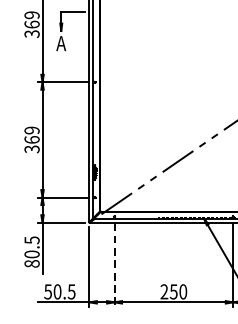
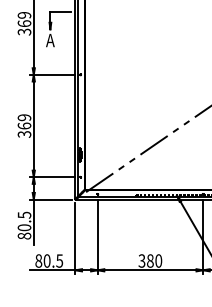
line: (114, 265) -> (97, 237), dashed -> solid
text: (47, 291) -> (38, 260), 50.5 -> 80.5
text: (168, 291) -> (145, 260), 250 -> 380

